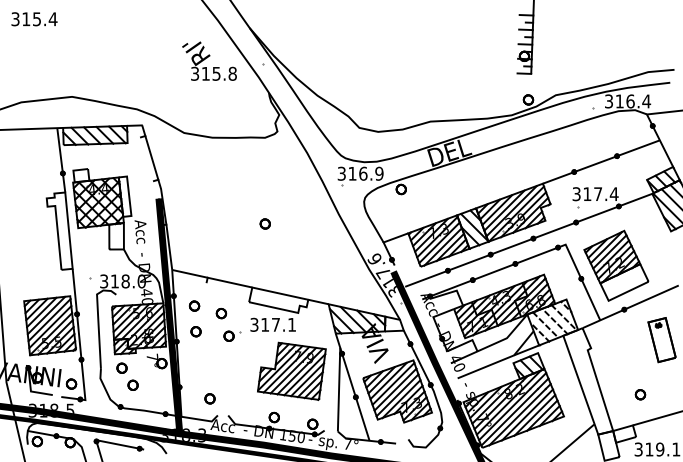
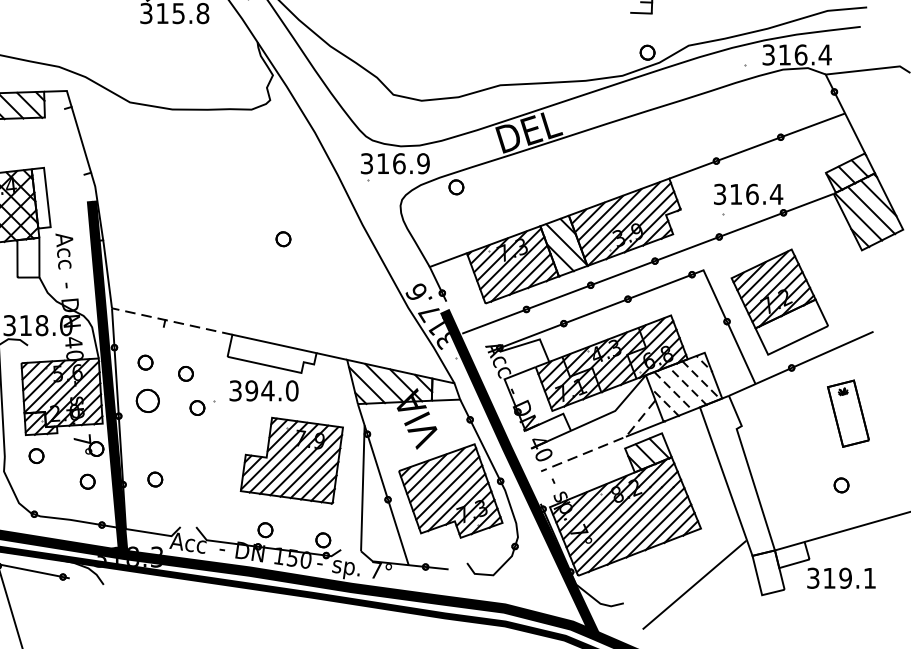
text: (598, 194) -> (752, 194), 317.4 -> 316.4
part: (264, 223) -> (282, 238), moved
line: (212, 278) -> (172, 321), solid -> dashed
text: (278, 324) -> (271, 390), 317.1 -> 394.0
part: (195, 331) -> (147, 400), size x1.6
line: (501, 360) -> (607, 444), solid -> dashed
part: (132, 384) -> (86, 480), moved
part: (640, 394) -> (841, 485), moved
part: (209, 398) -> (154, 479), moved

